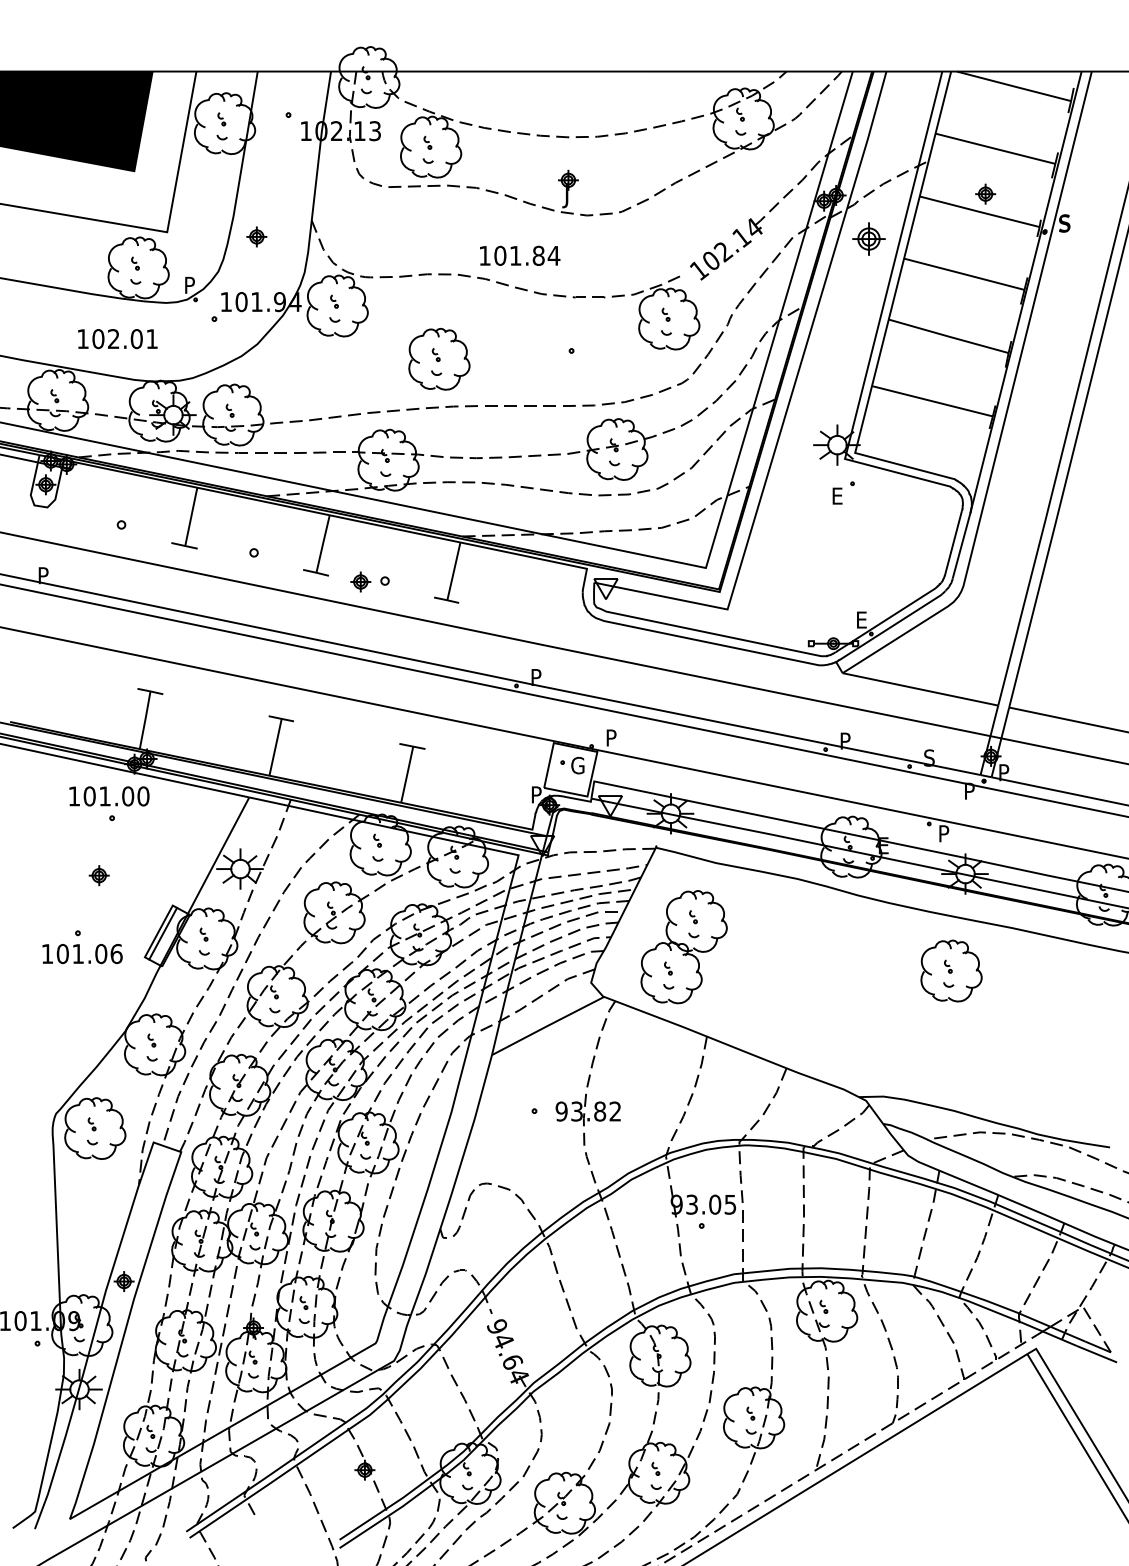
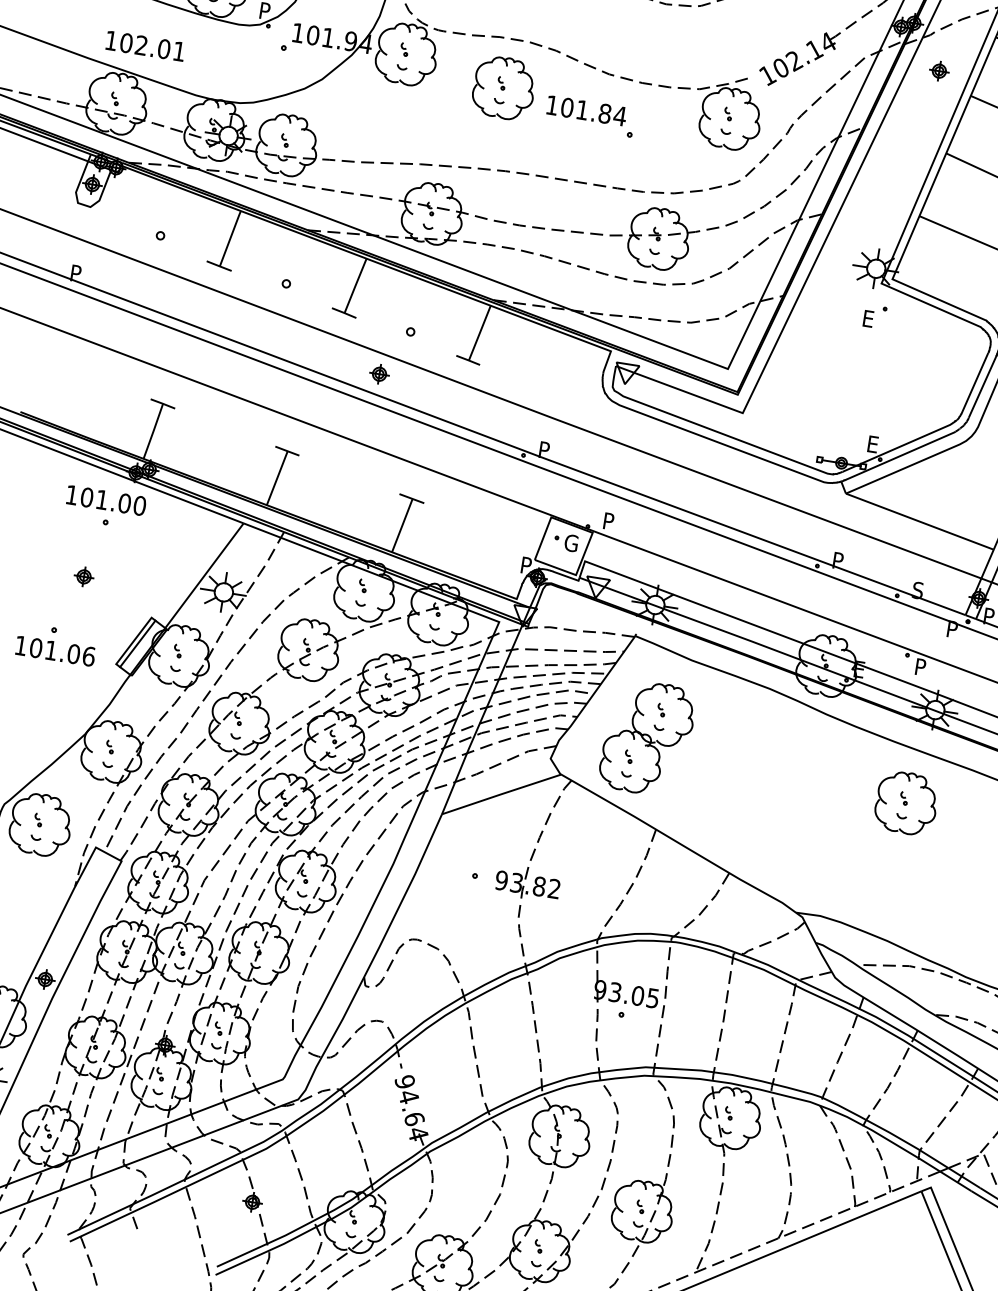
part: (868, 238) -> (938, 70), size x0.62
text: (520, 255) -> (587, 110), moved
text: (117, 339) -> (145, 46), moved
part: (439, 359) -> (504, 88), moved
part: (360, 581) -> (379, 373), moved

